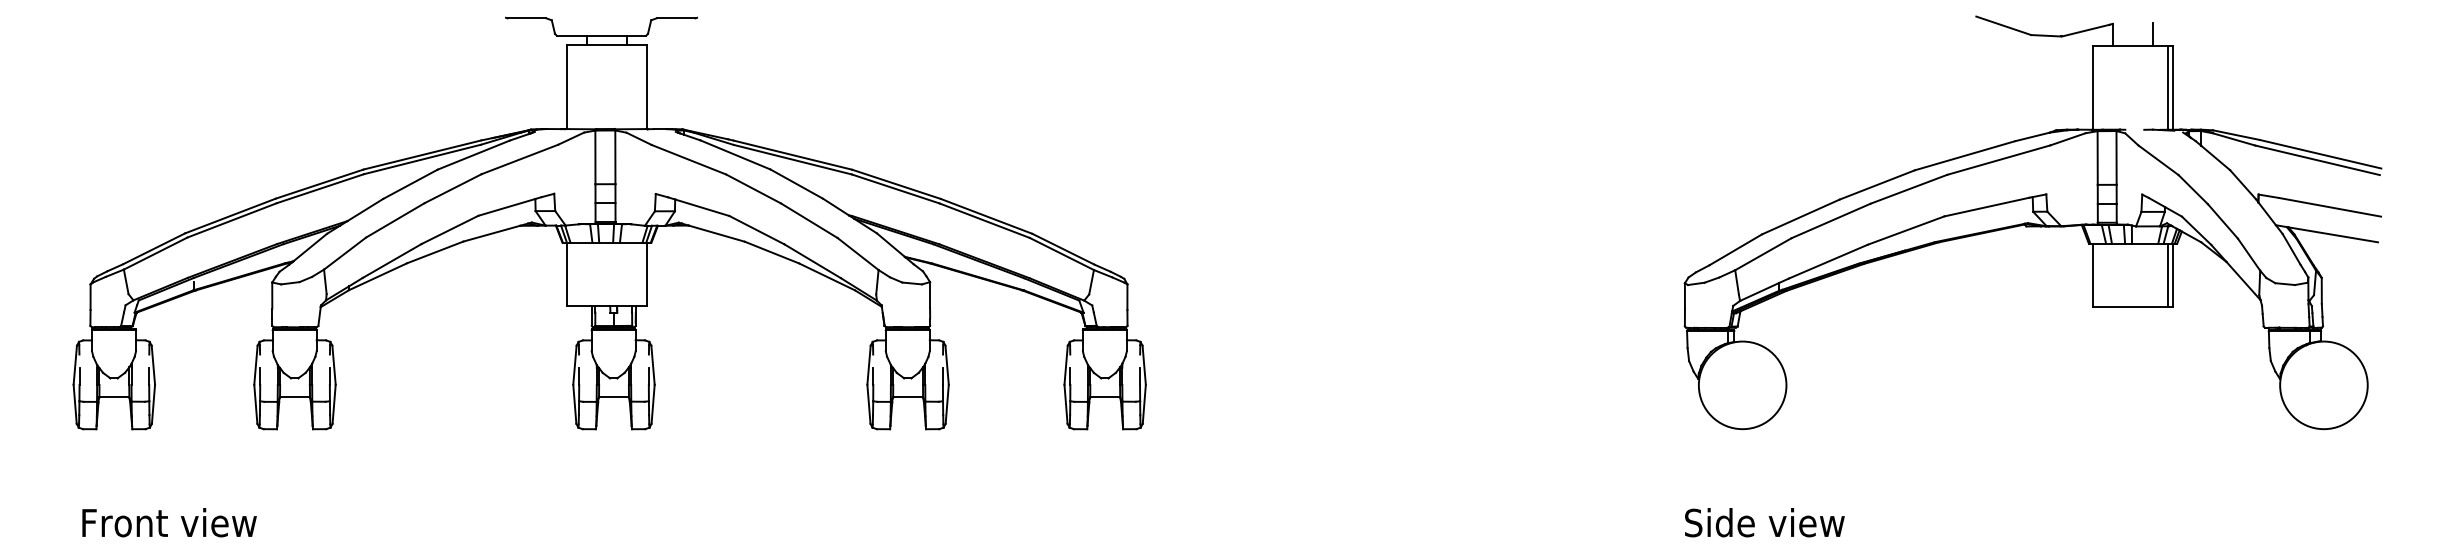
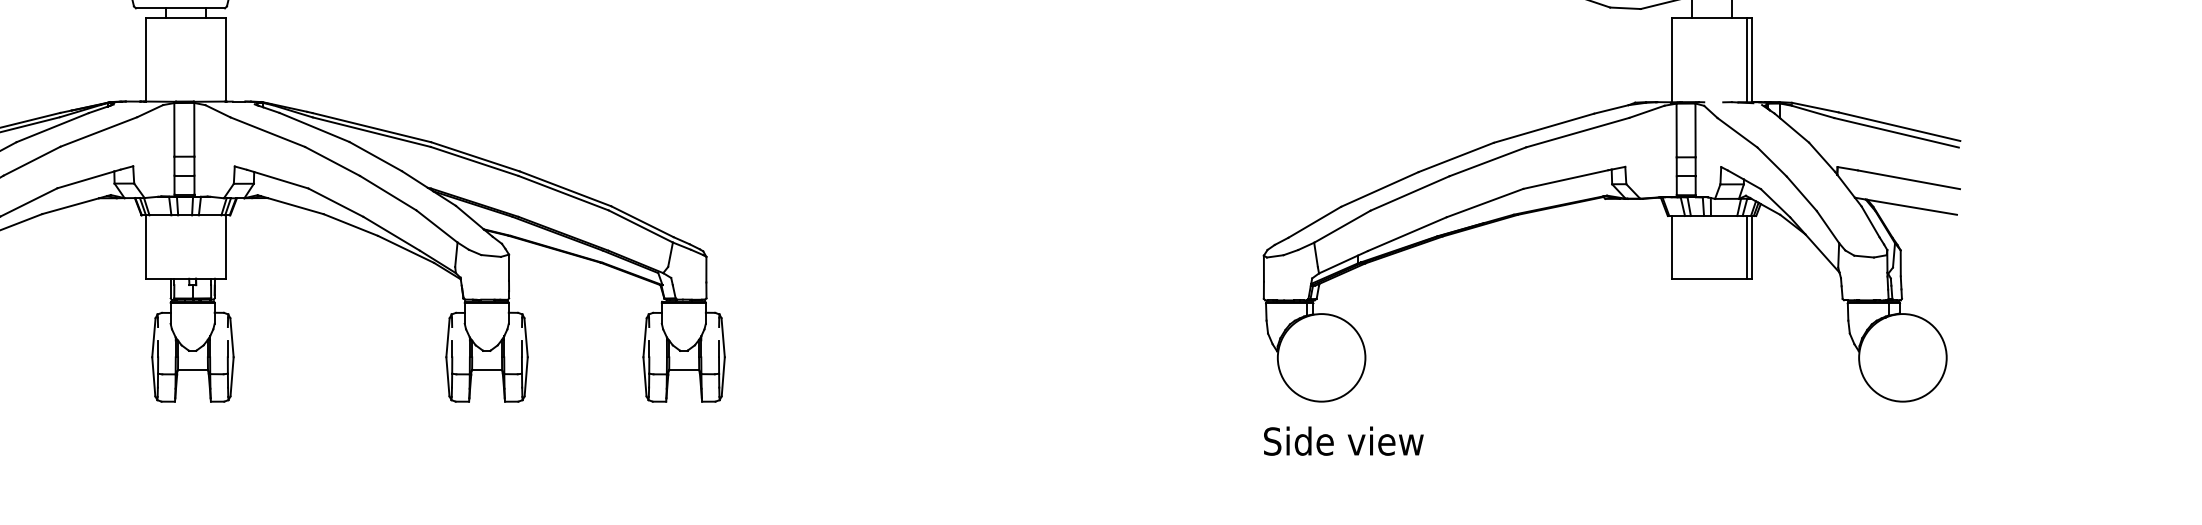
text: (1764, 522) -> (1343, 440), moved

